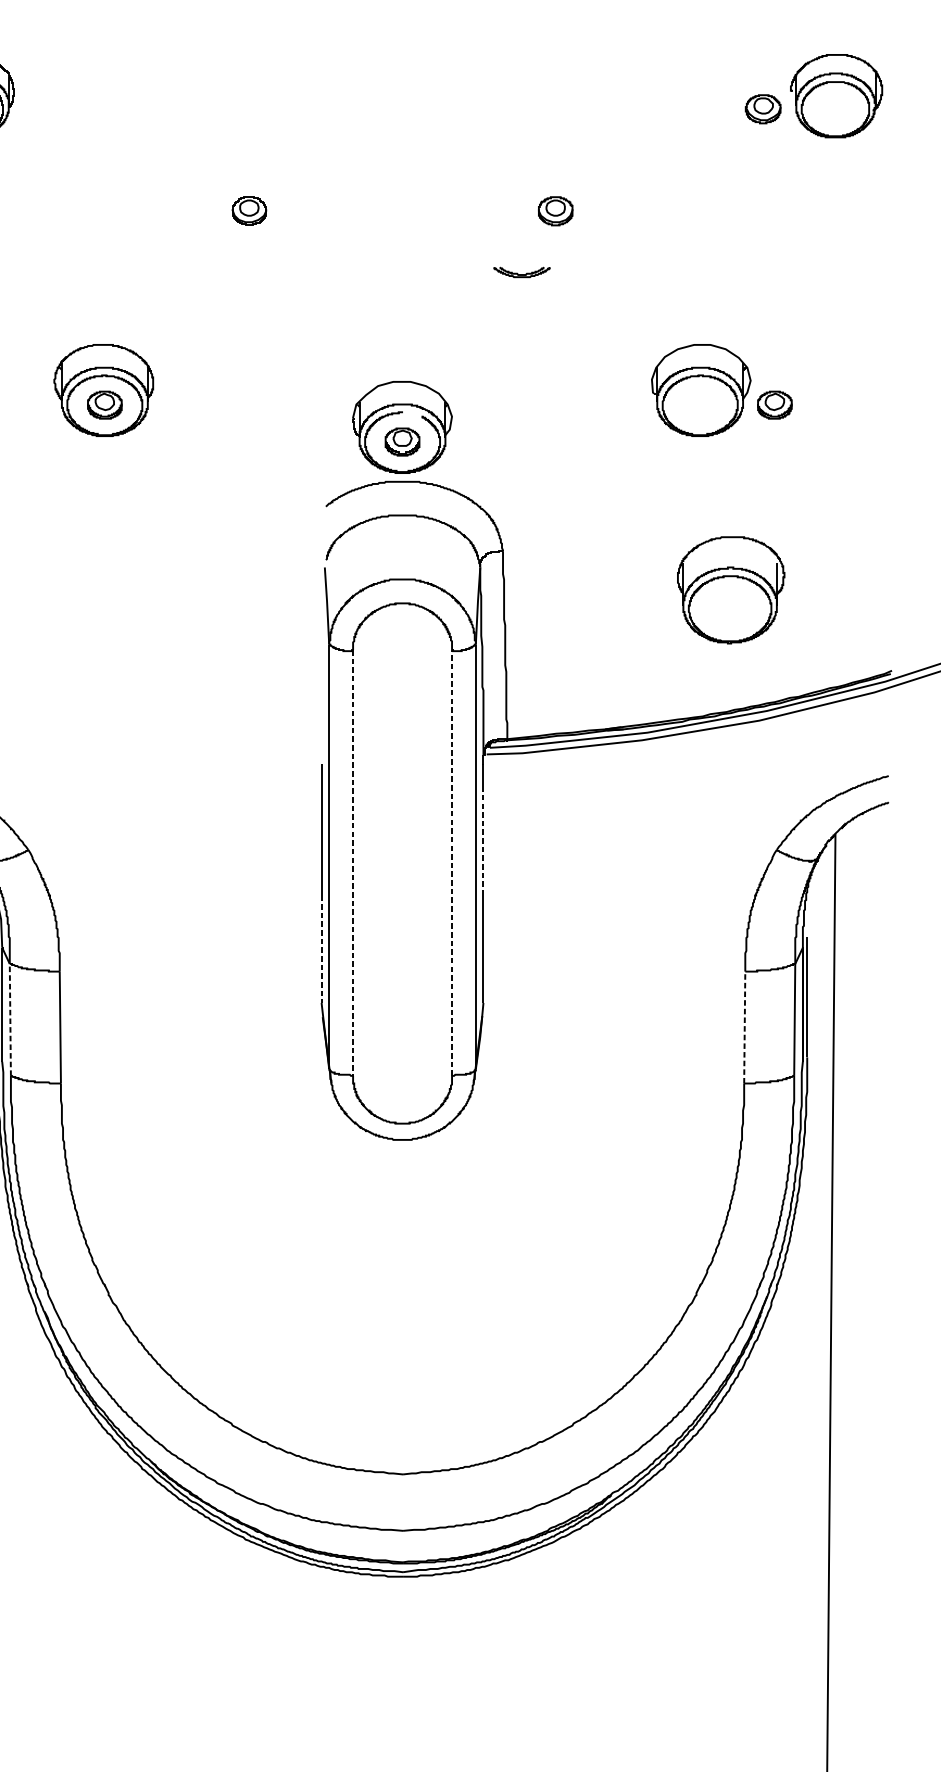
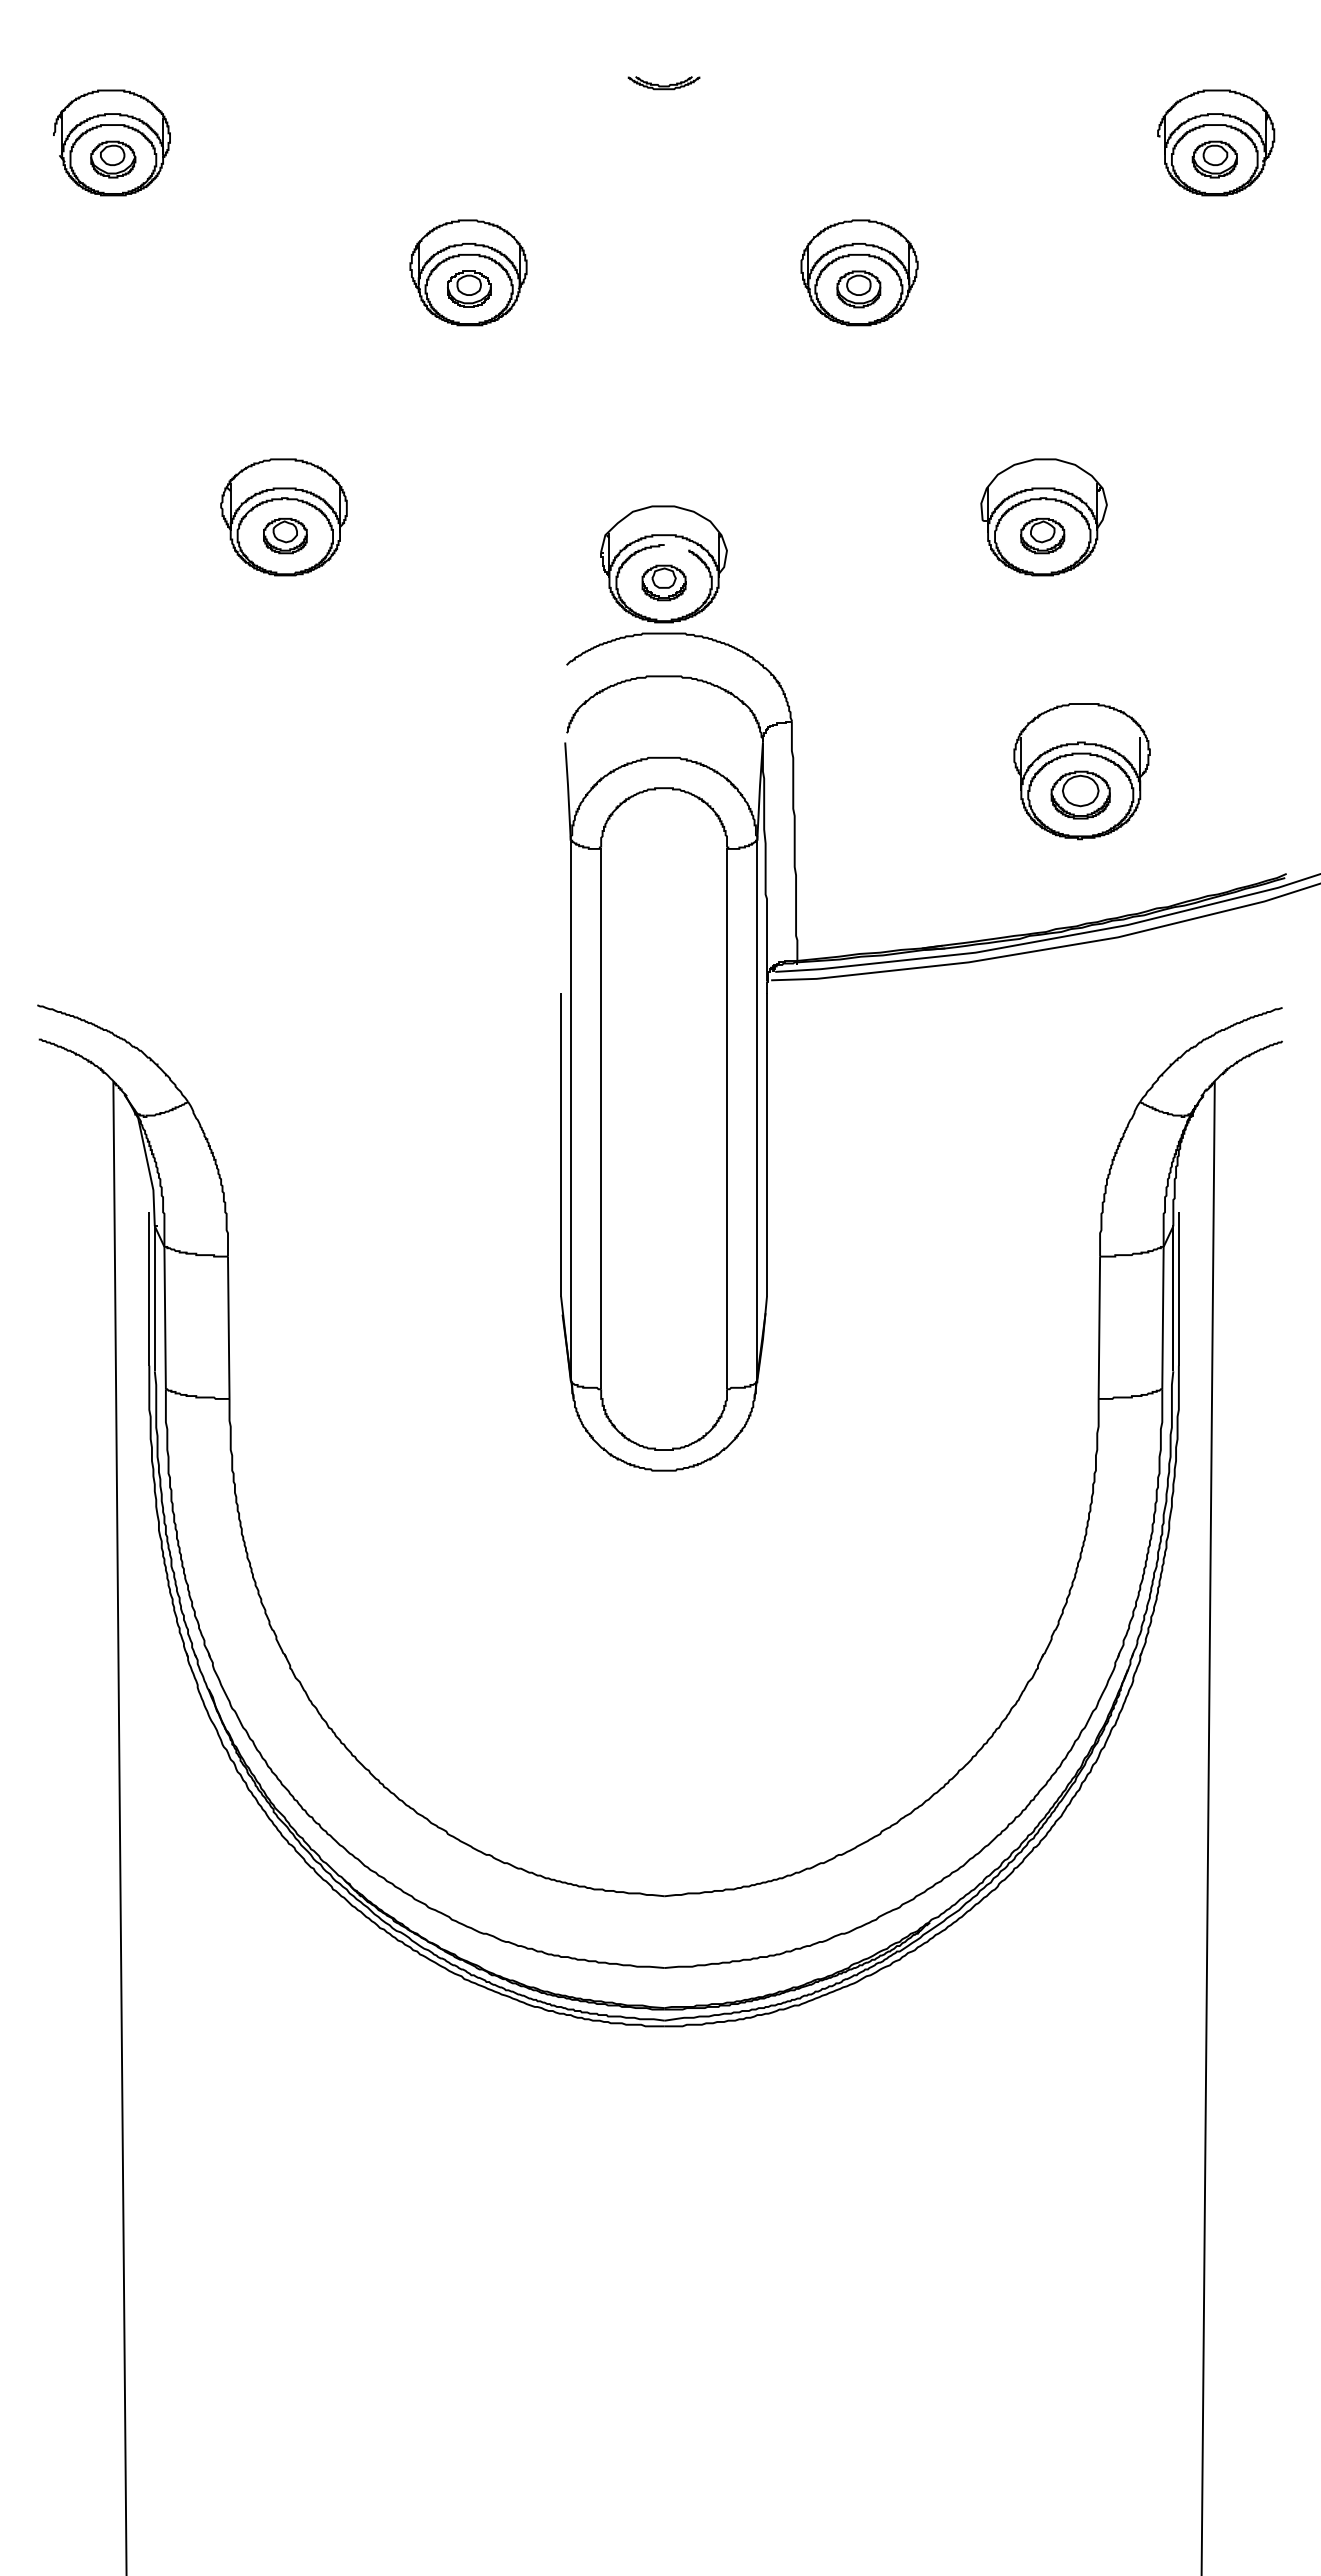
part: (762, 109) -> (1214, 159), moved
part: (248, 198) -> (468, 272), added
part: (556, 198) -> (859, 272), added
part: (521, 272) -> (663, 83), moved
part: (774, 404) -> (1042, 535), moved
part: (729, 608) -> (1080, 794), added
line: (483, 844) -> (767, 1094), dashed -> solid
line: (452, 862) -> (727, 1117), dashed -> solid
line: (353, 863) -> (601, 1118), dashed -> solid
line: (321, 948) -> (561, 1227), dashed -> solid
line: (10, 1019) -> (165, 1317), dashed -> solid
line: (744, 1027) -> (1099, 1327), dashed -> solid

